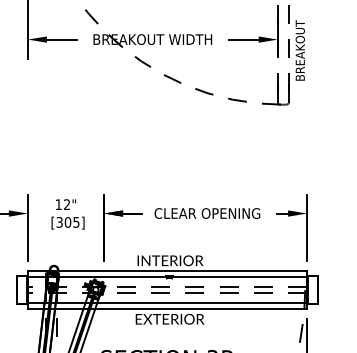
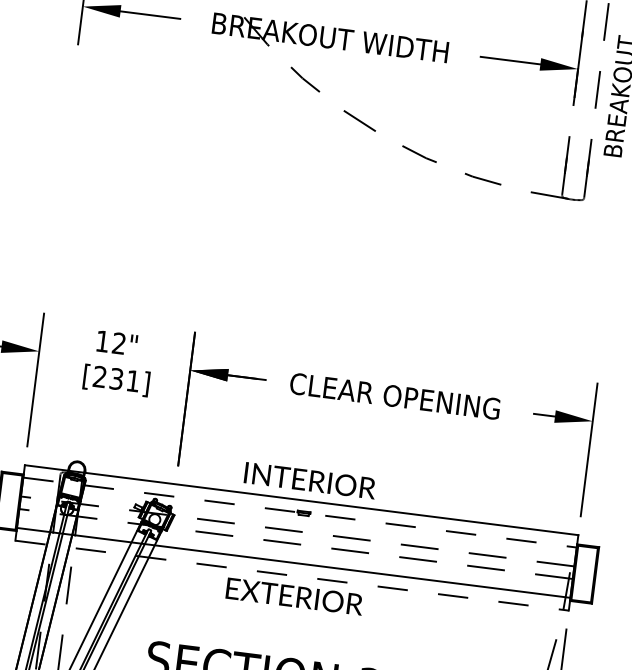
text: (67, 222) -> (115, 379), [305] -> [231]
line: (167, 277) -> (300, 513), solid -> dashed
line: (167, 309) -> (291, 576), solid -> dashed

